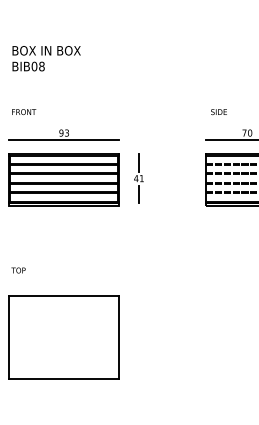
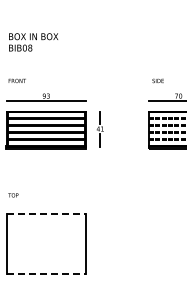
line: (64, 296) -> (46, 214), solid -> dashed
line: (64, 378) -> (46, 273), solid -> dashed

